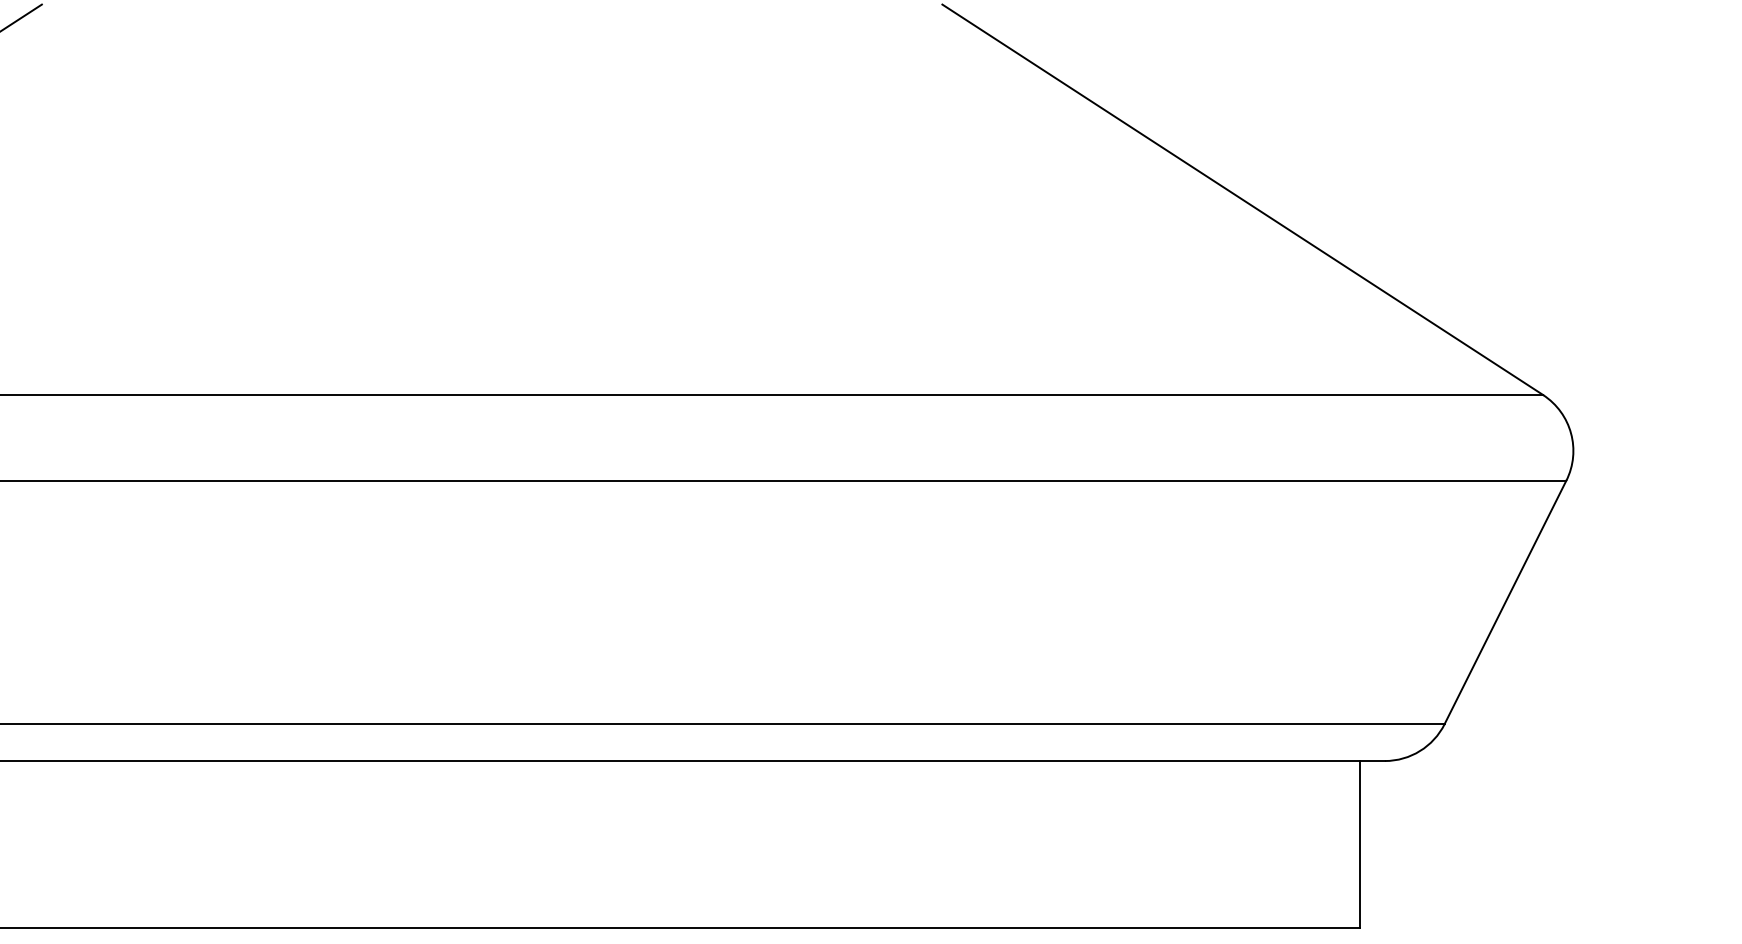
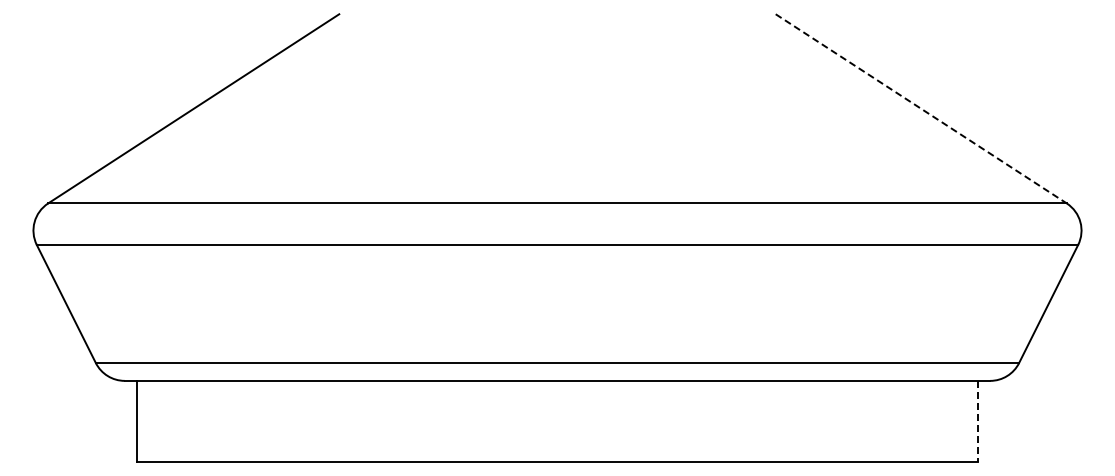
line: (1243, 199) -> (921, 108), solid -> dashed
line: (1358, 844) -> (977, 421), solid -> dashed

